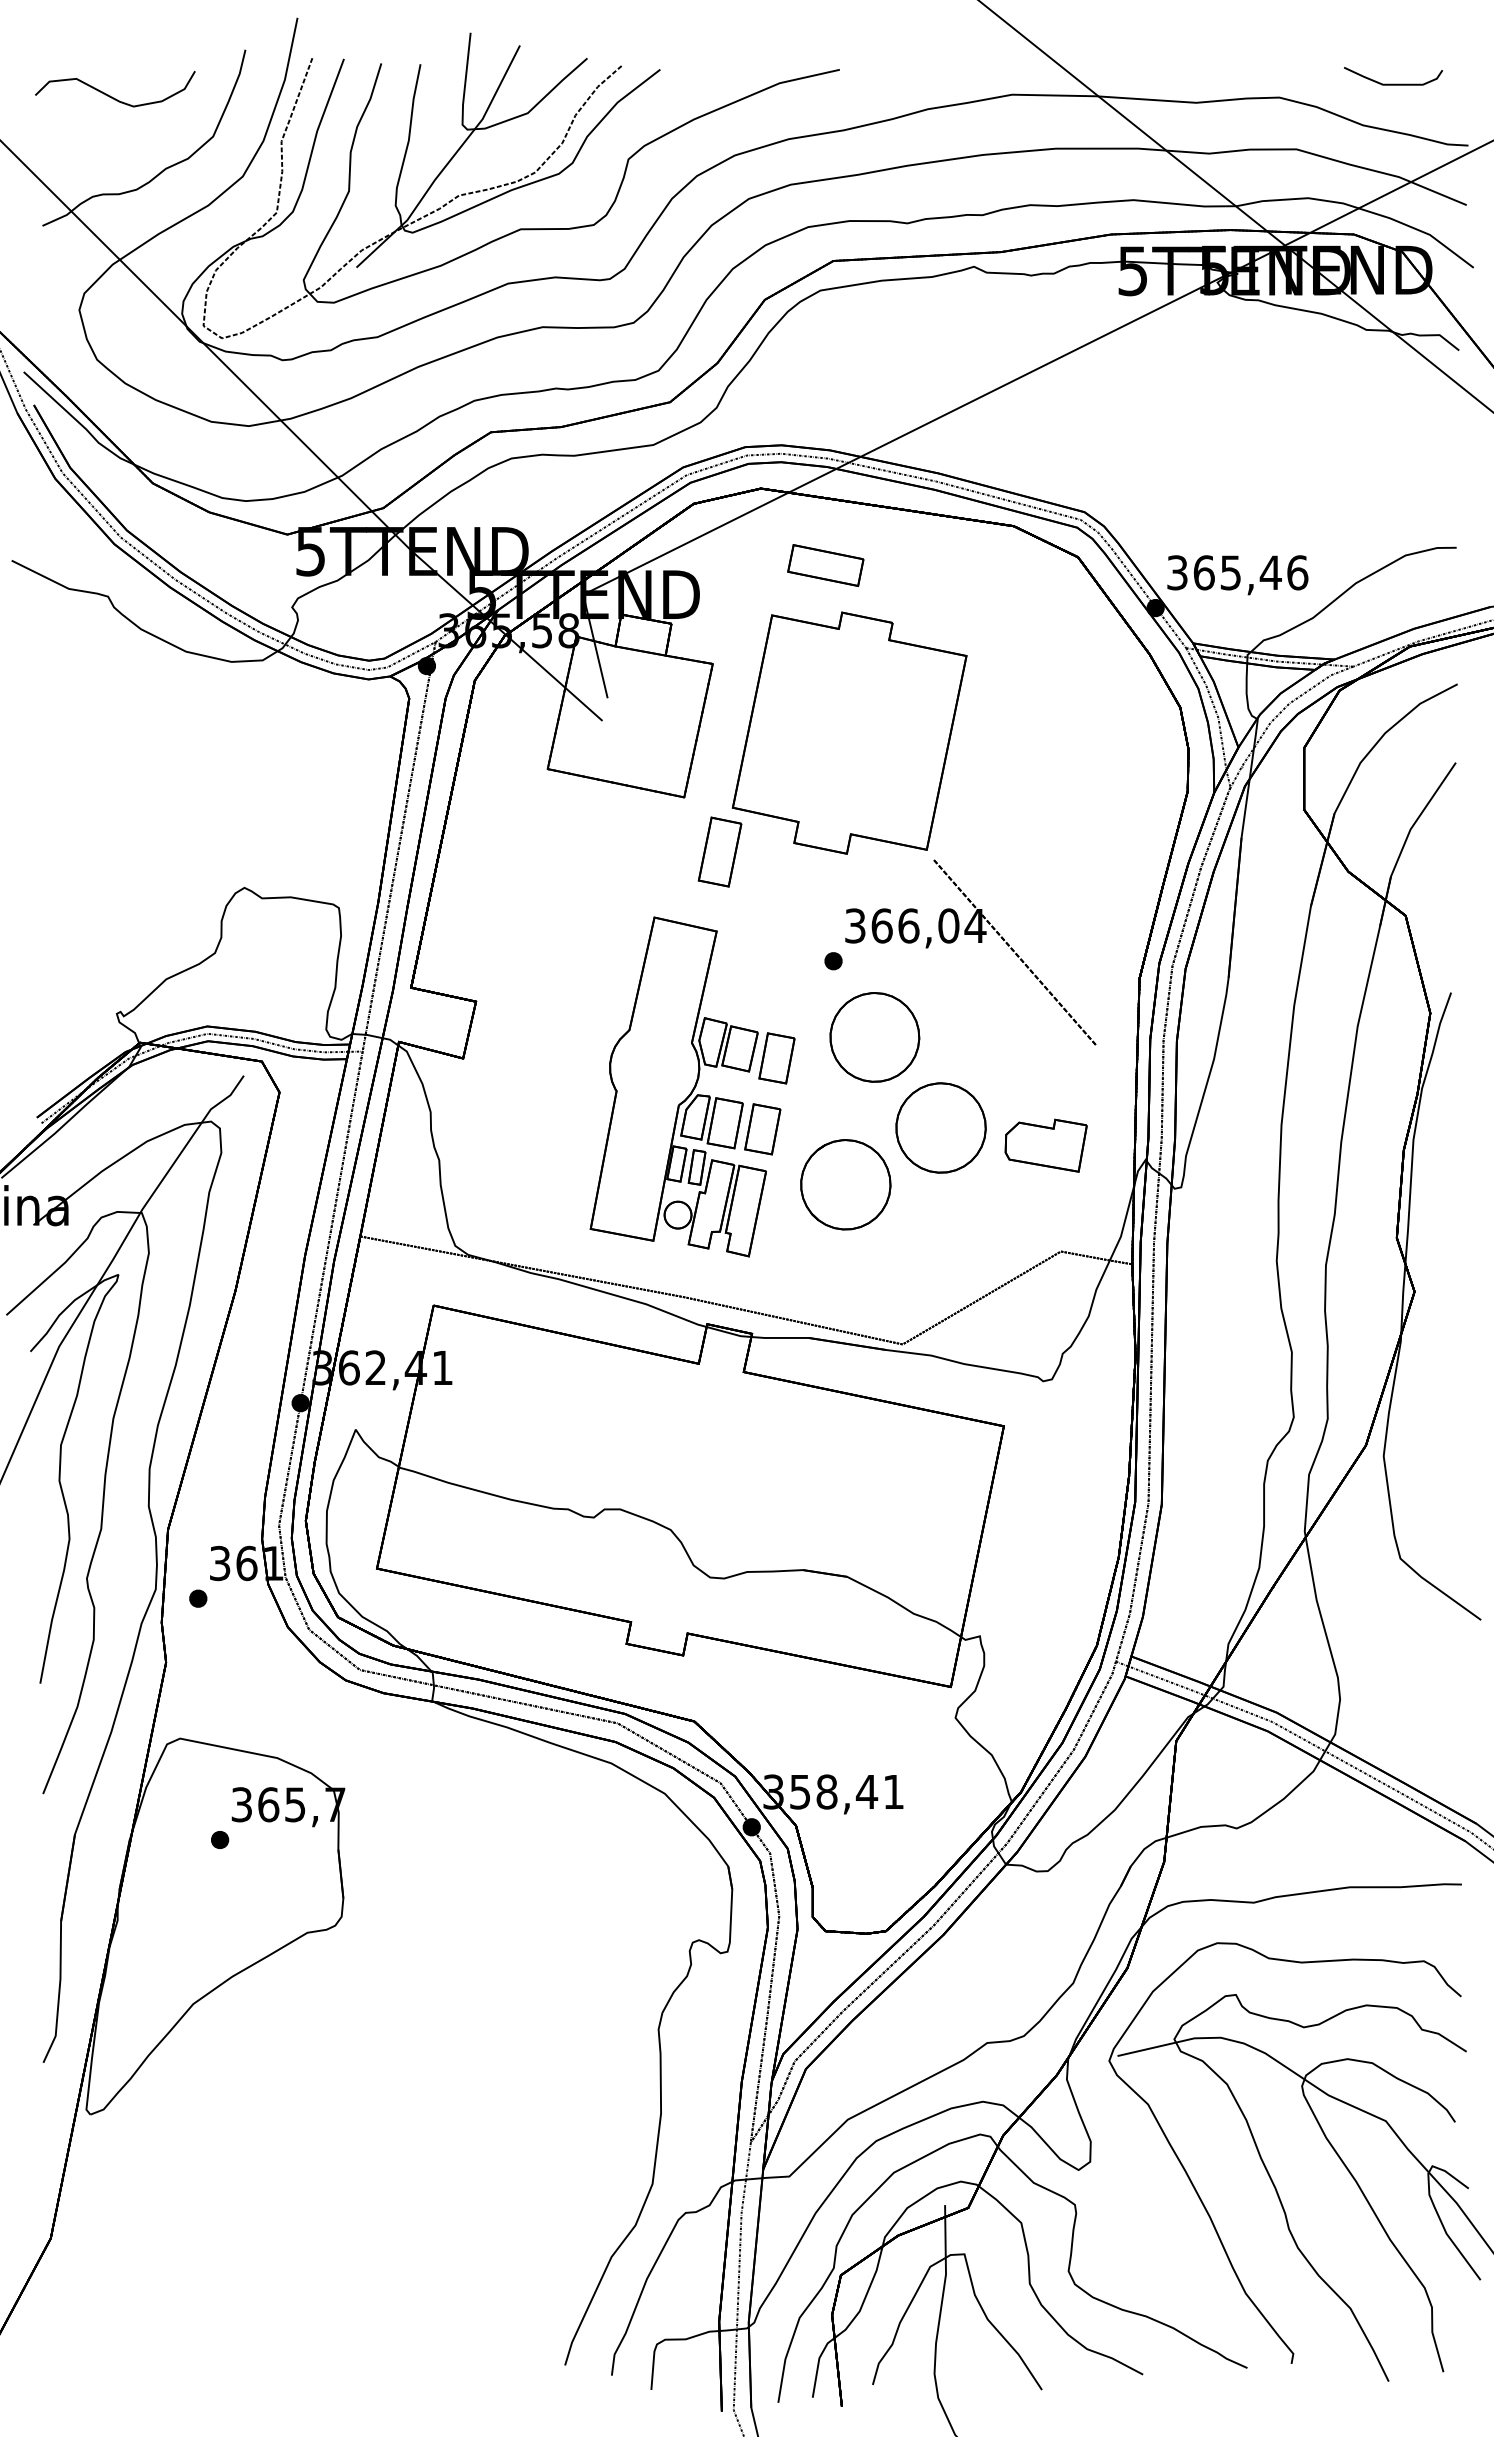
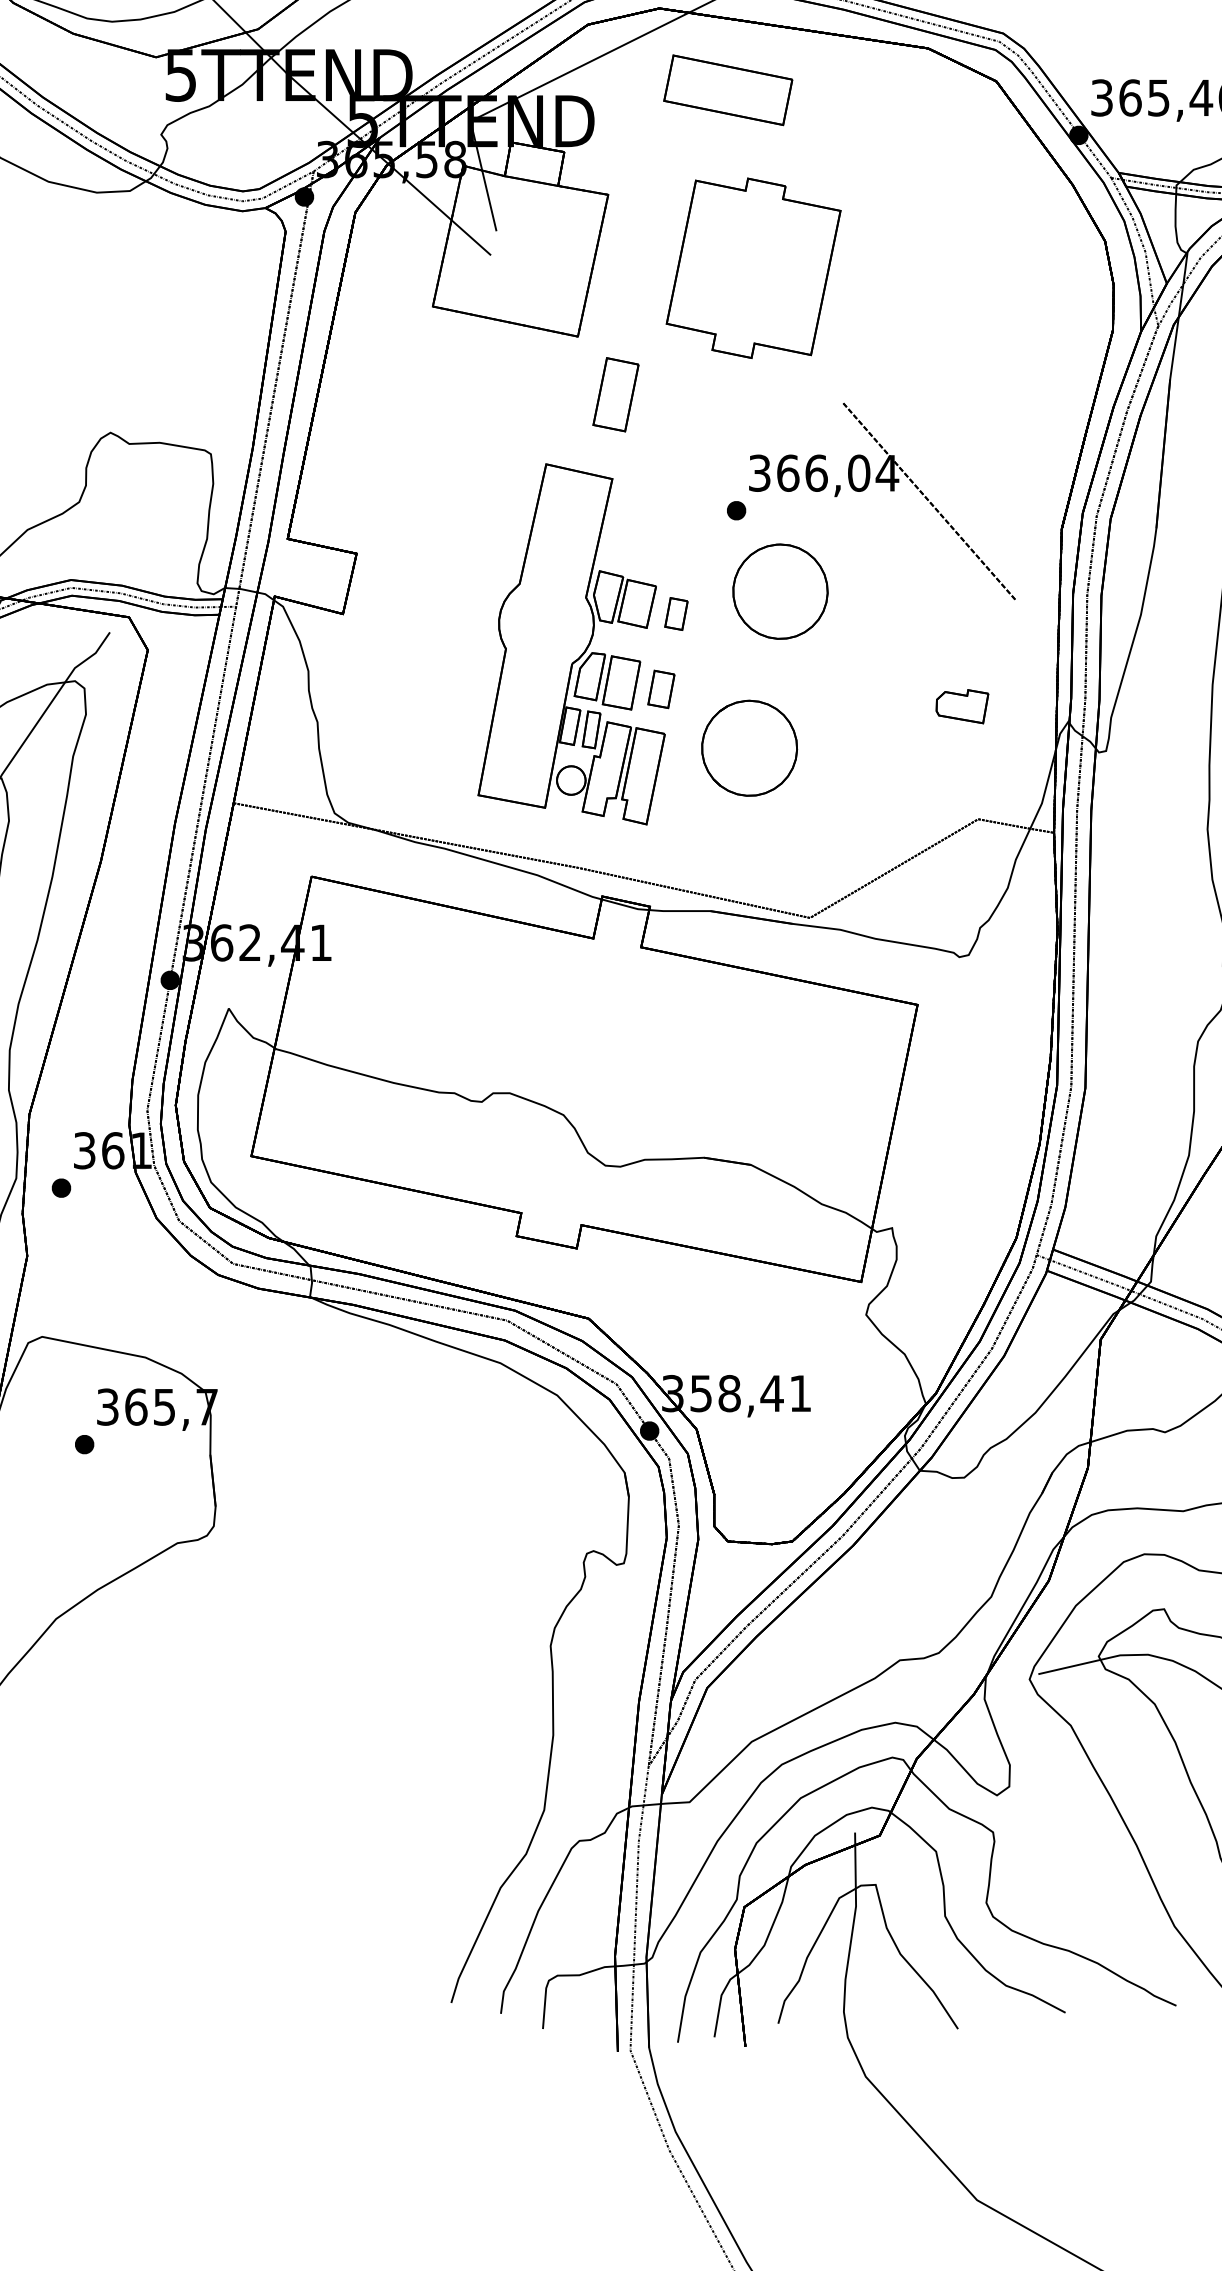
part: (825, 565) -> (728, 90), size x1.6
part: (849, 732) -> (753, 267), size x0.7
part: (776, 1058) -> (675, 614), size x0.6
part: (940, 1127) -> (850, 687), removed
part: (762, 1129) -> (661, 689), size x0.7
part: (1045, 1145) -> (961, 706), size x0.6

